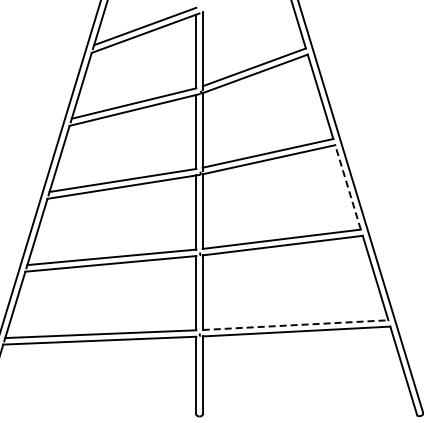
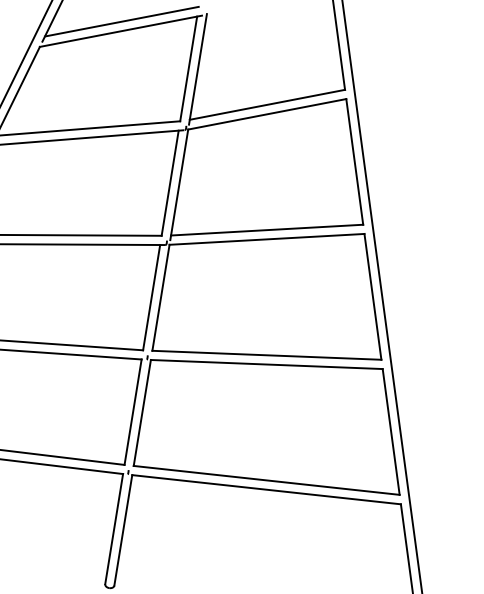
line: (347, 186) -> (372, 295), dashed -> solid
line: (295, 325) -> (266, 480), dashed -> solid

